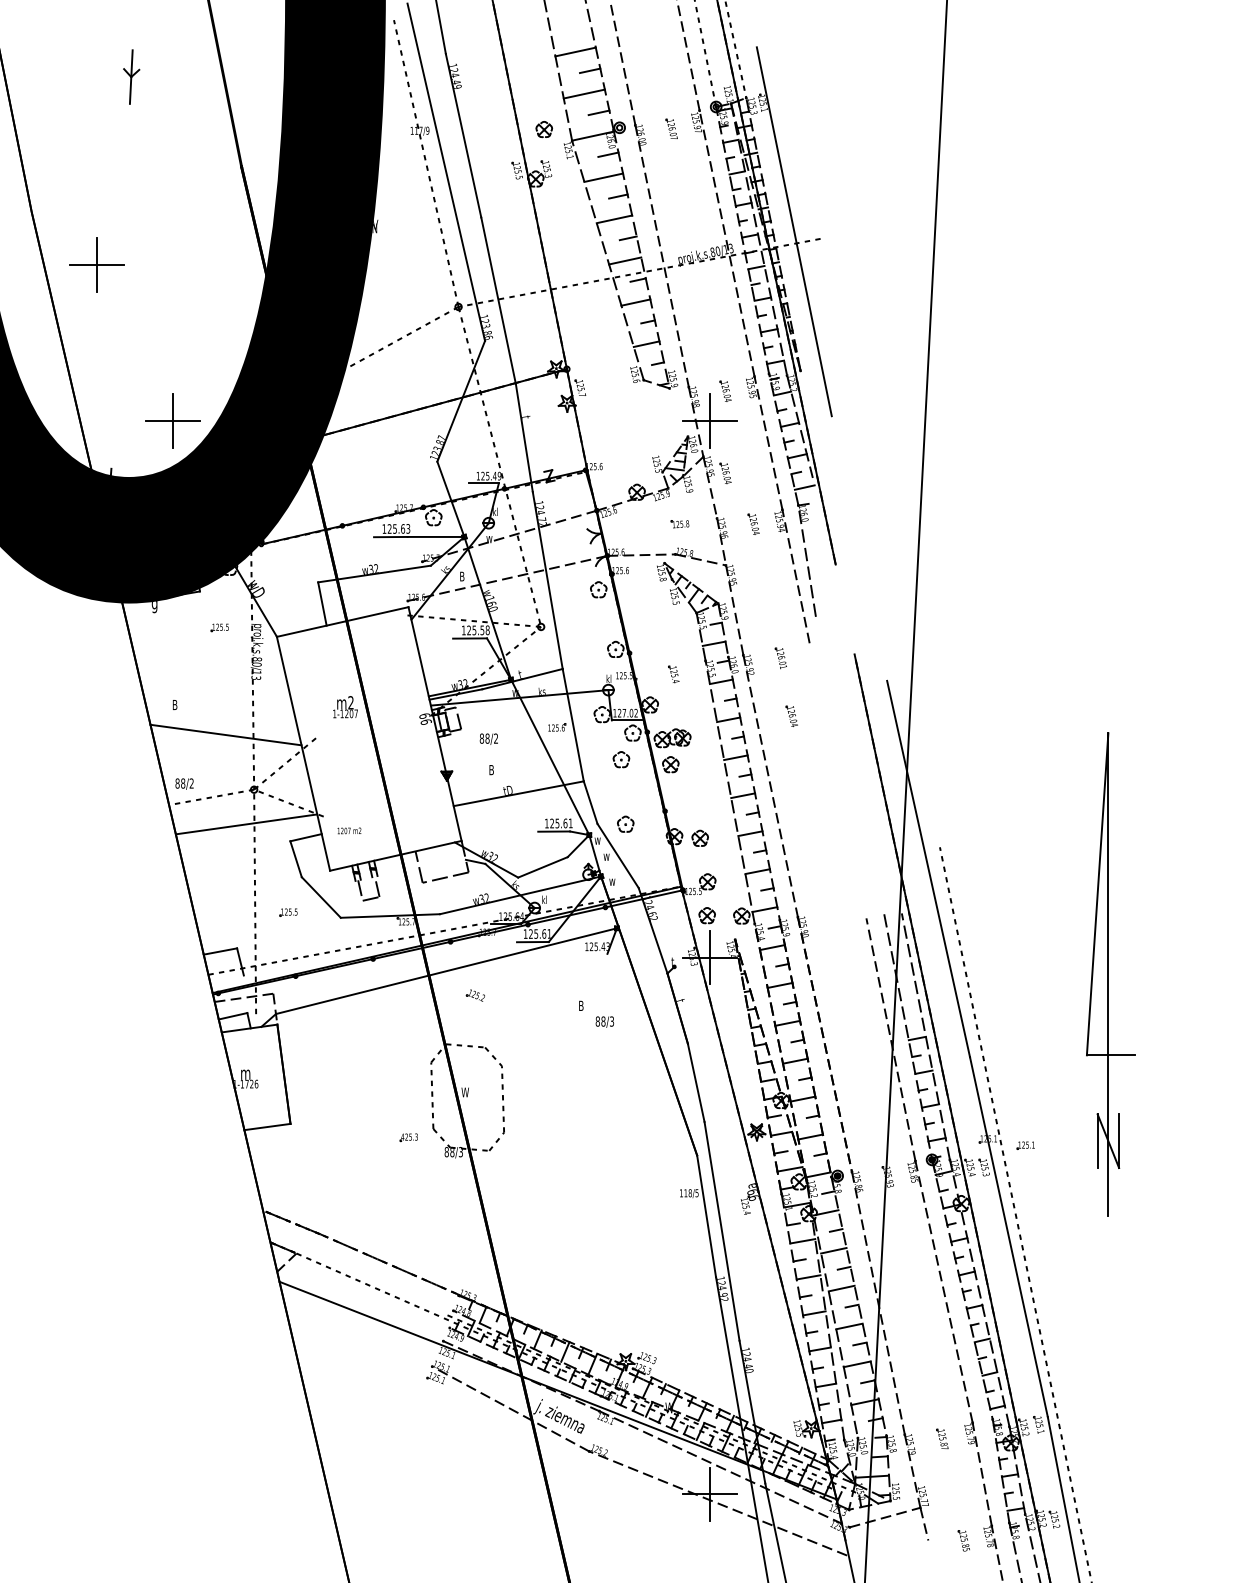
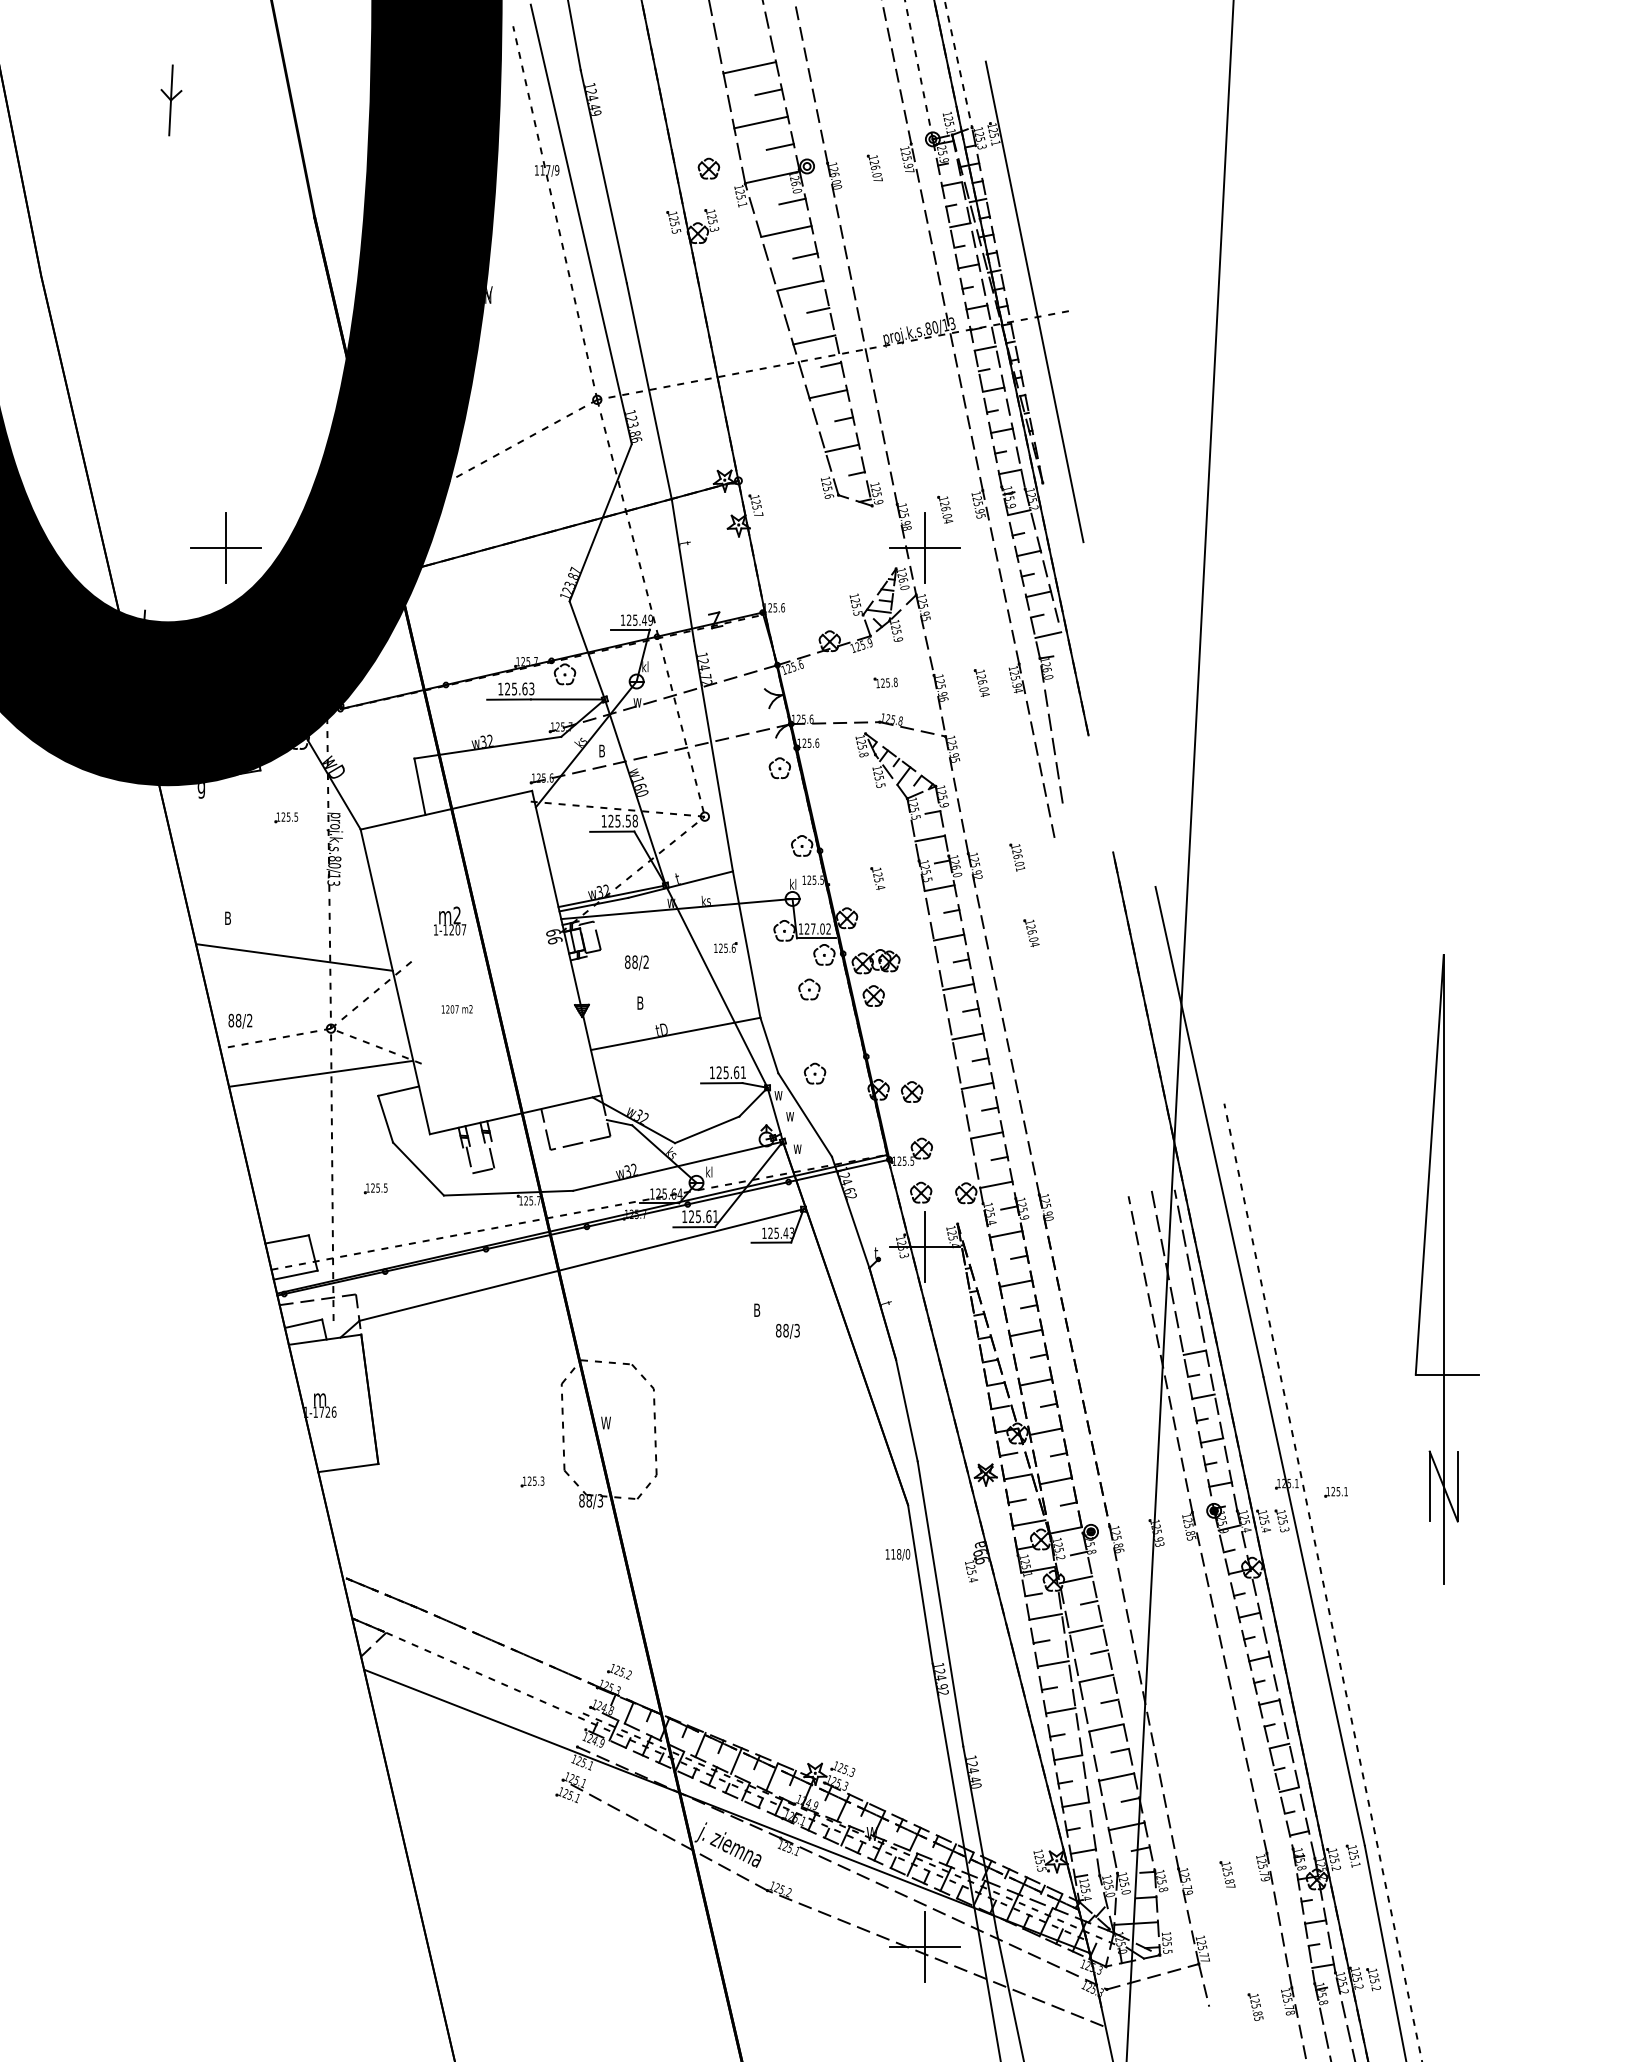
part: (97, 264) -> (126, 344), removed
part: (725, 473) -> (945, 616), removed
text: (348, 831) -> (456, 1009), moved
line: (592, 953) -> (771, 1242), added
line: (226, 978) -> (295, 1274), added
part: (475, 995) -> (619, 1671), moved
text: (402, 1136) -> (524, 1480), 425.3 -> 125.3
text: (696, 1193) -> (907, 1554), 118/5 -> 118/0

